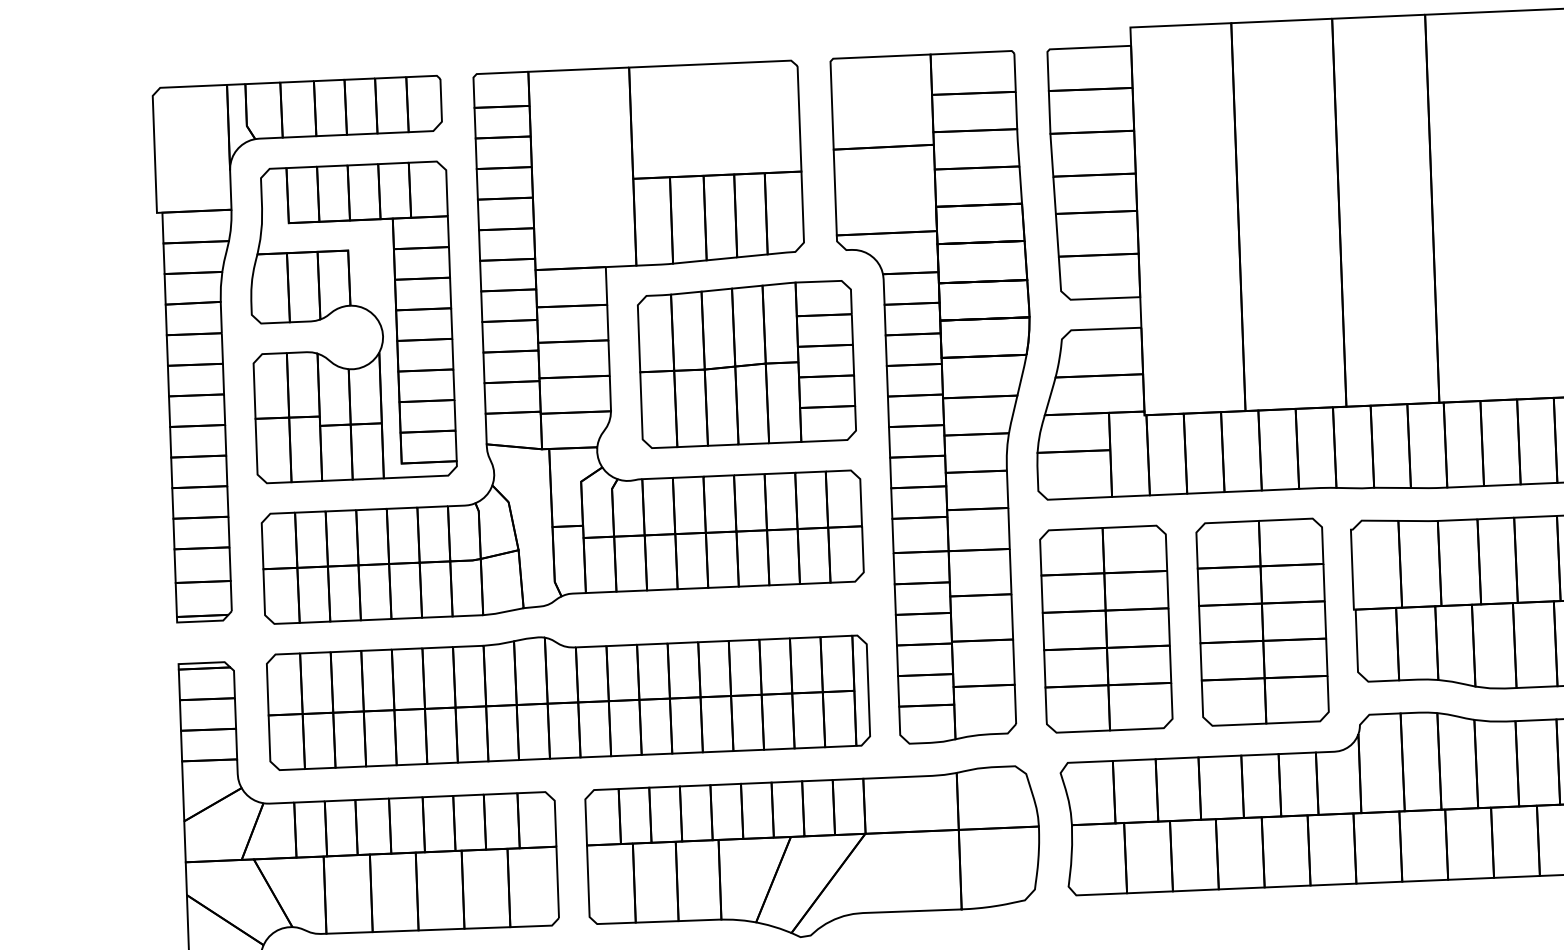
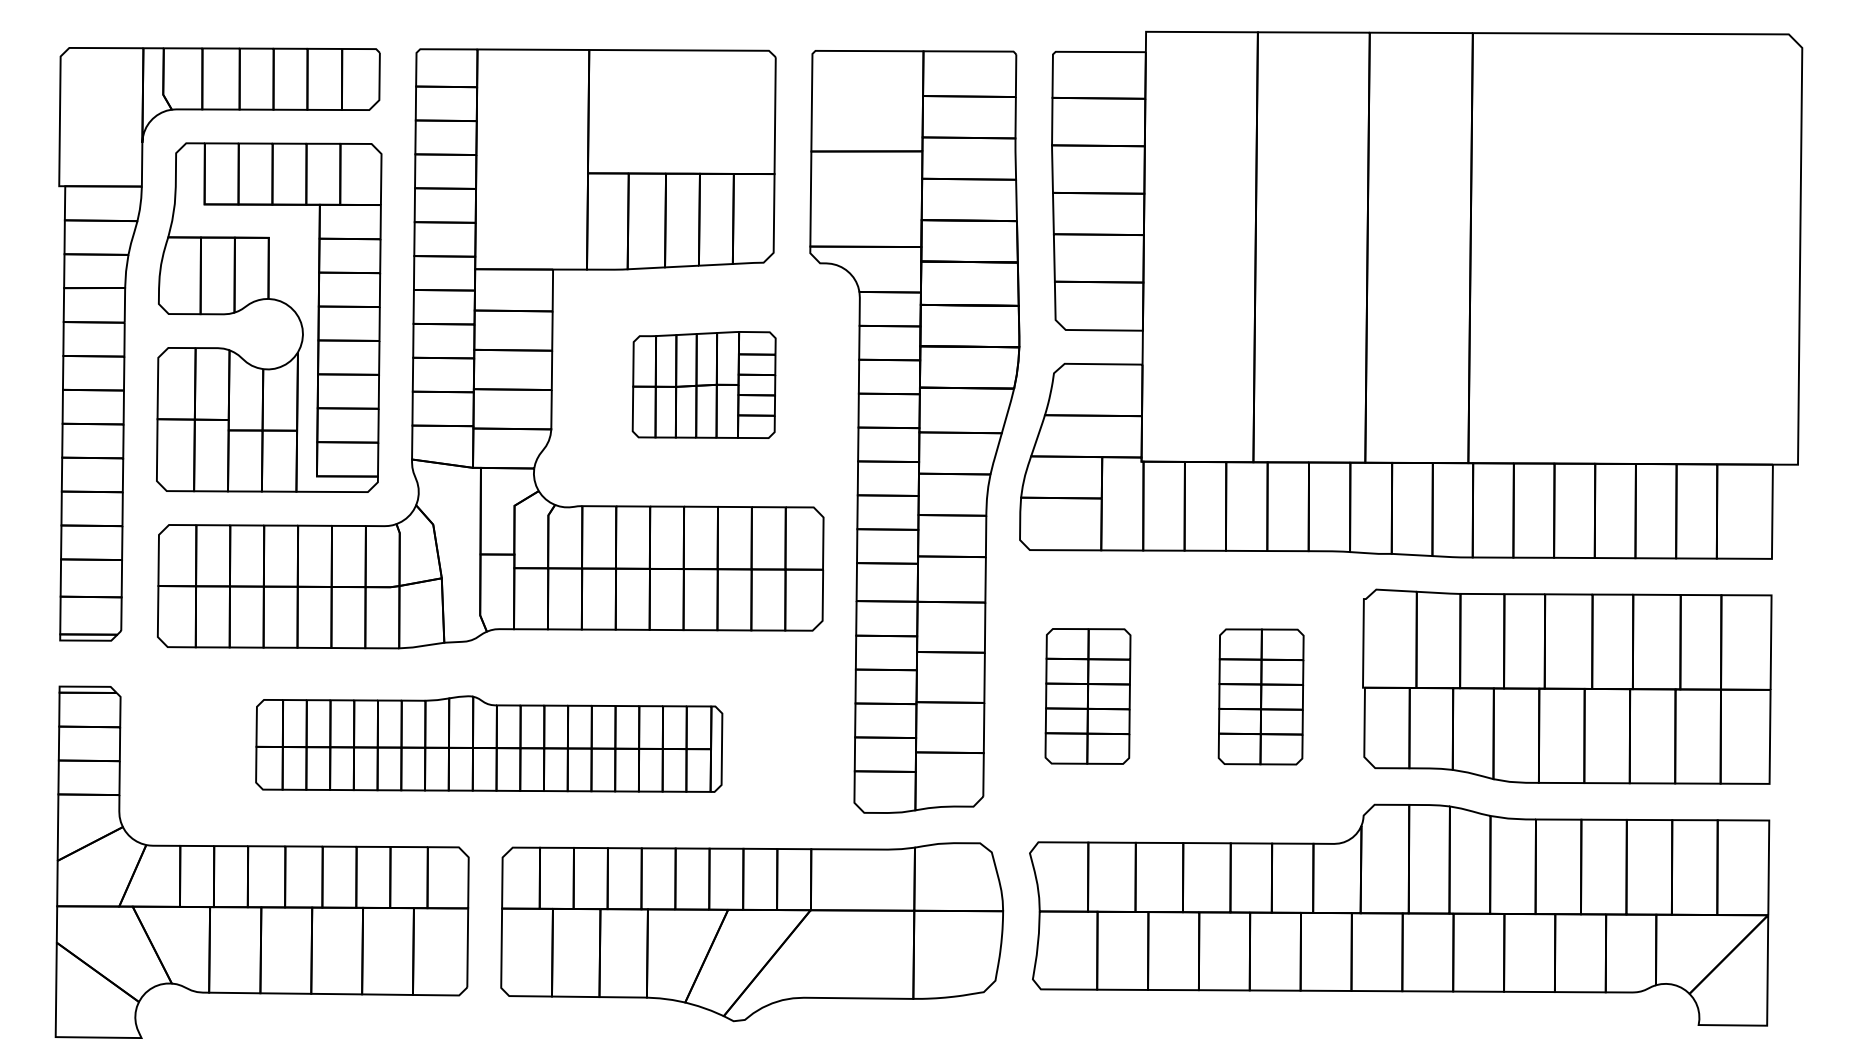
part: (747, 364) -> (704, 384), size x0.6
part: (1261, 621) -> (1260, 696), size x0.6
part: (1105, 629) -> (1087, 696), size x0.6
part: (568, 697) -> (489, 743), size x0.7

